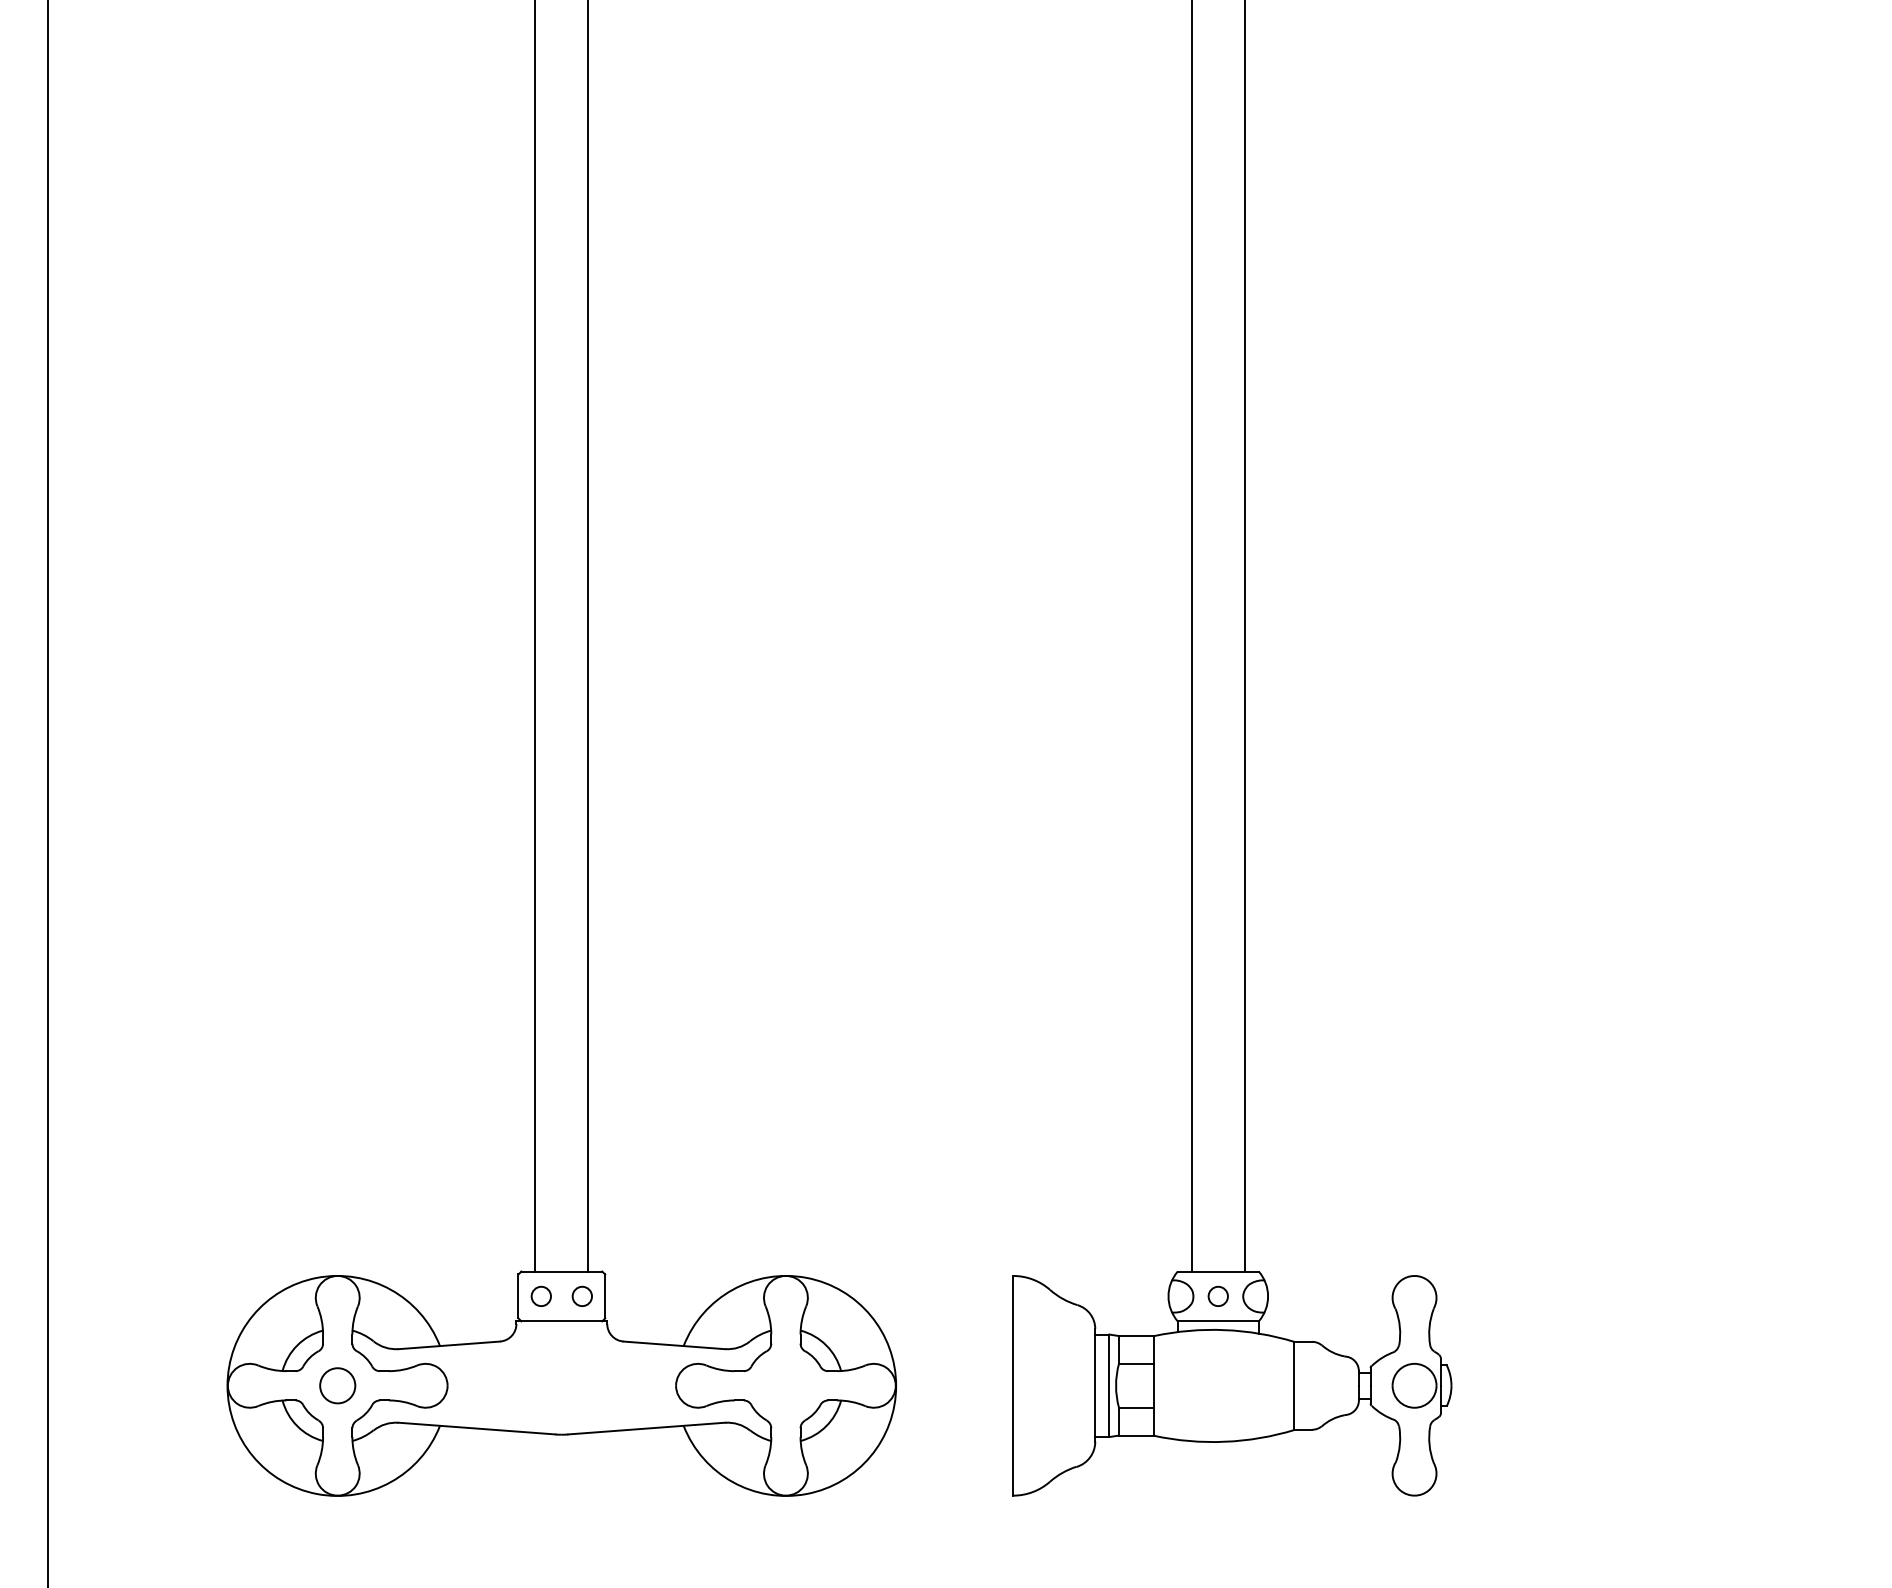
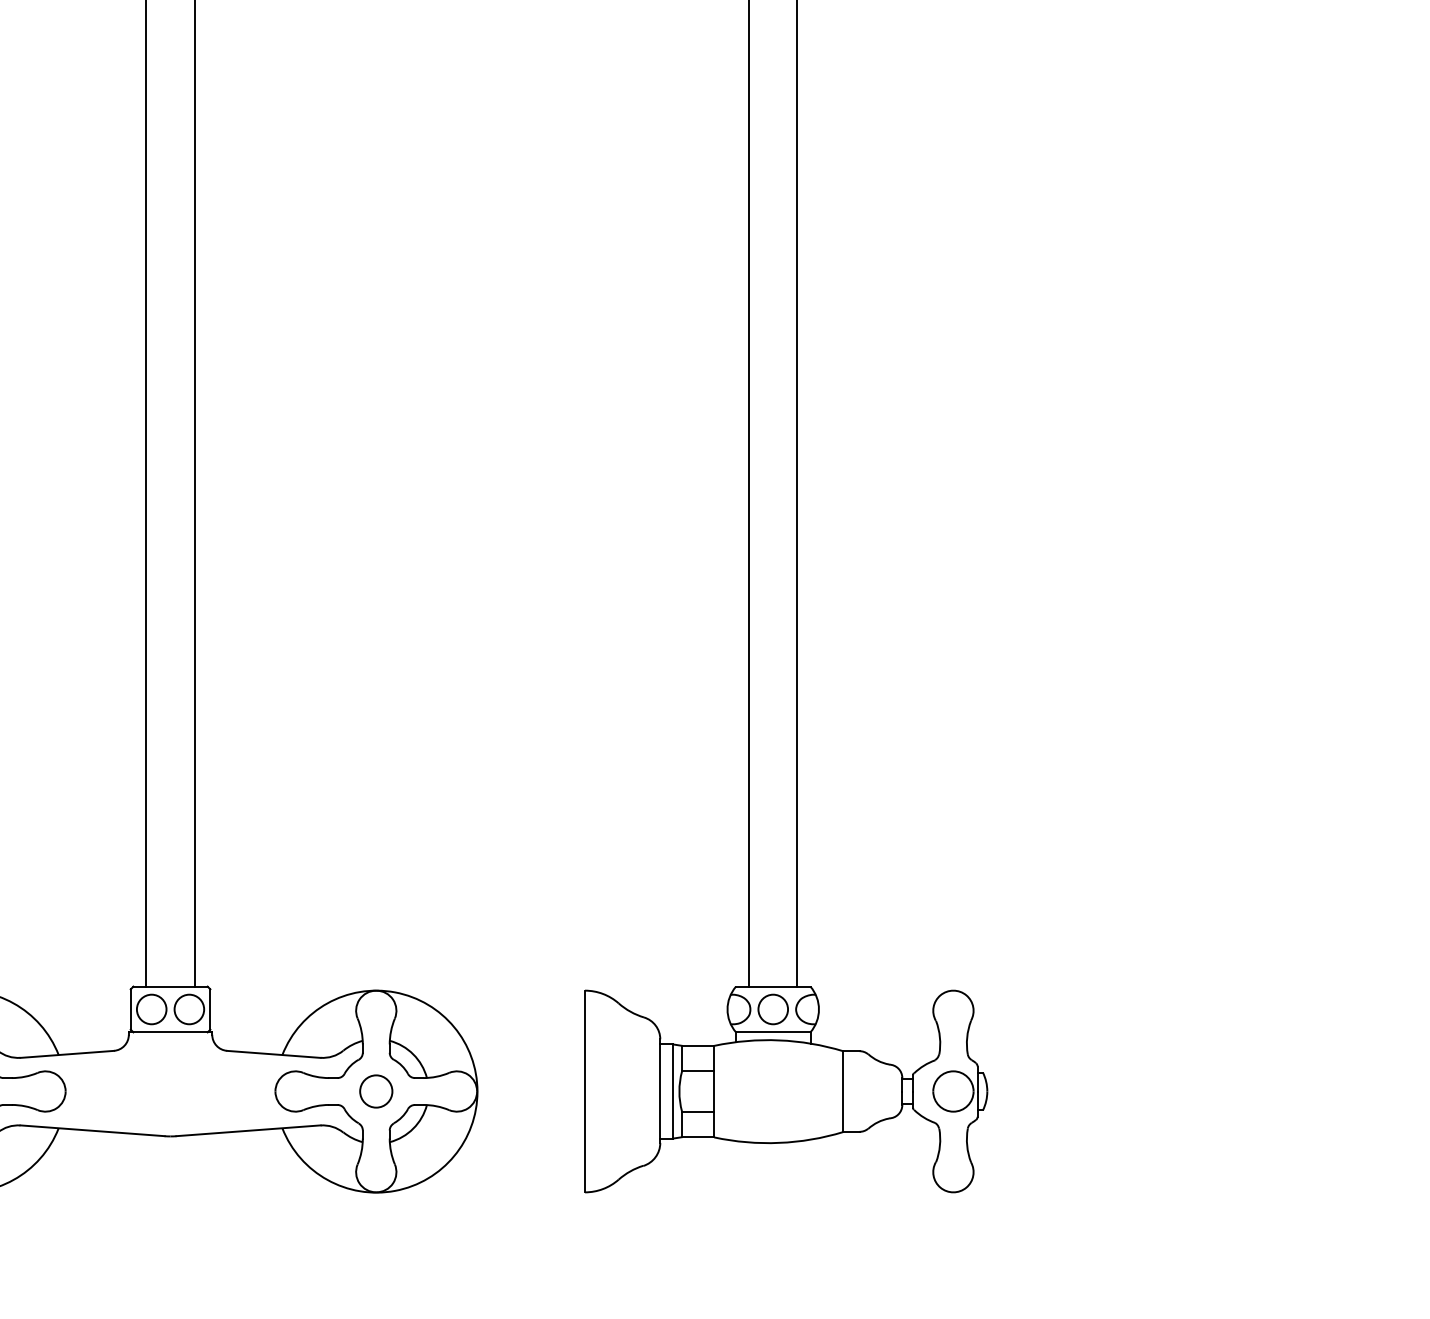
circle: (541, 1296) -> (151, 1009), size x1.67
circle: (582, 1296) -> (189, 1009), size x1.67
circle: (1218, 1296) -> (773, 1009), size x1.67
circle: (785, 1385) -> (375, 1091), added

